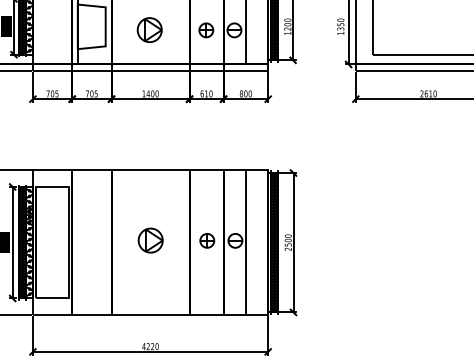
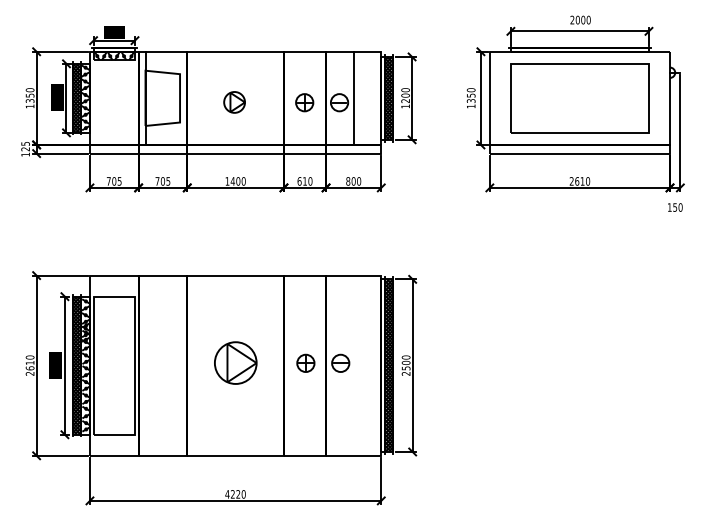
part: (149, 30) -> (234, 102), size x0.7
part: (150, 240) -> (235, 362), size x1.4
line: (245, 242) -> (353, 365), removed

